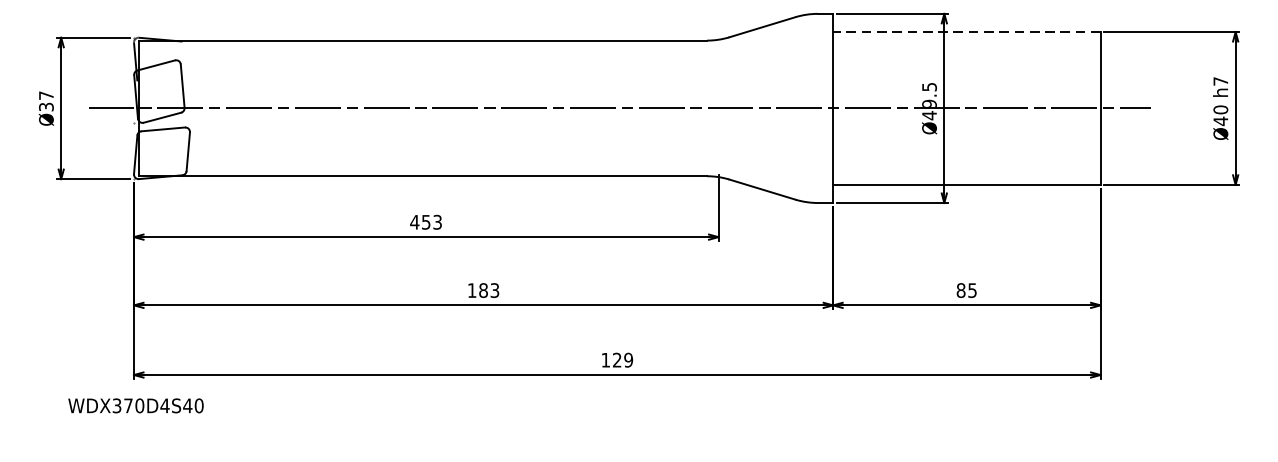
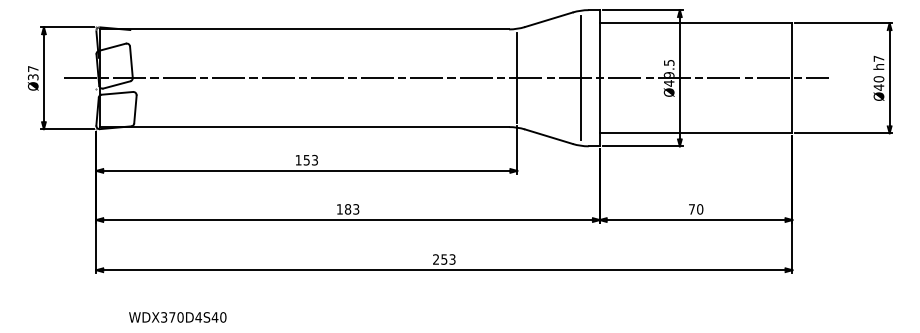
line: (966, 32) -> (695, 23), dashed -> solid
line: (718, 108) -> (517, 78), added
line: (806, 108) -> (580, 78), added
text: (414, 222) -> (298, 160), 453 -> 153
text: (966, 290) -> (695, 209), 85 -> 70
text: (617, 360) -> (444, 259), 129 -> 253
text: (135, 405) -> (177, 317), moved

